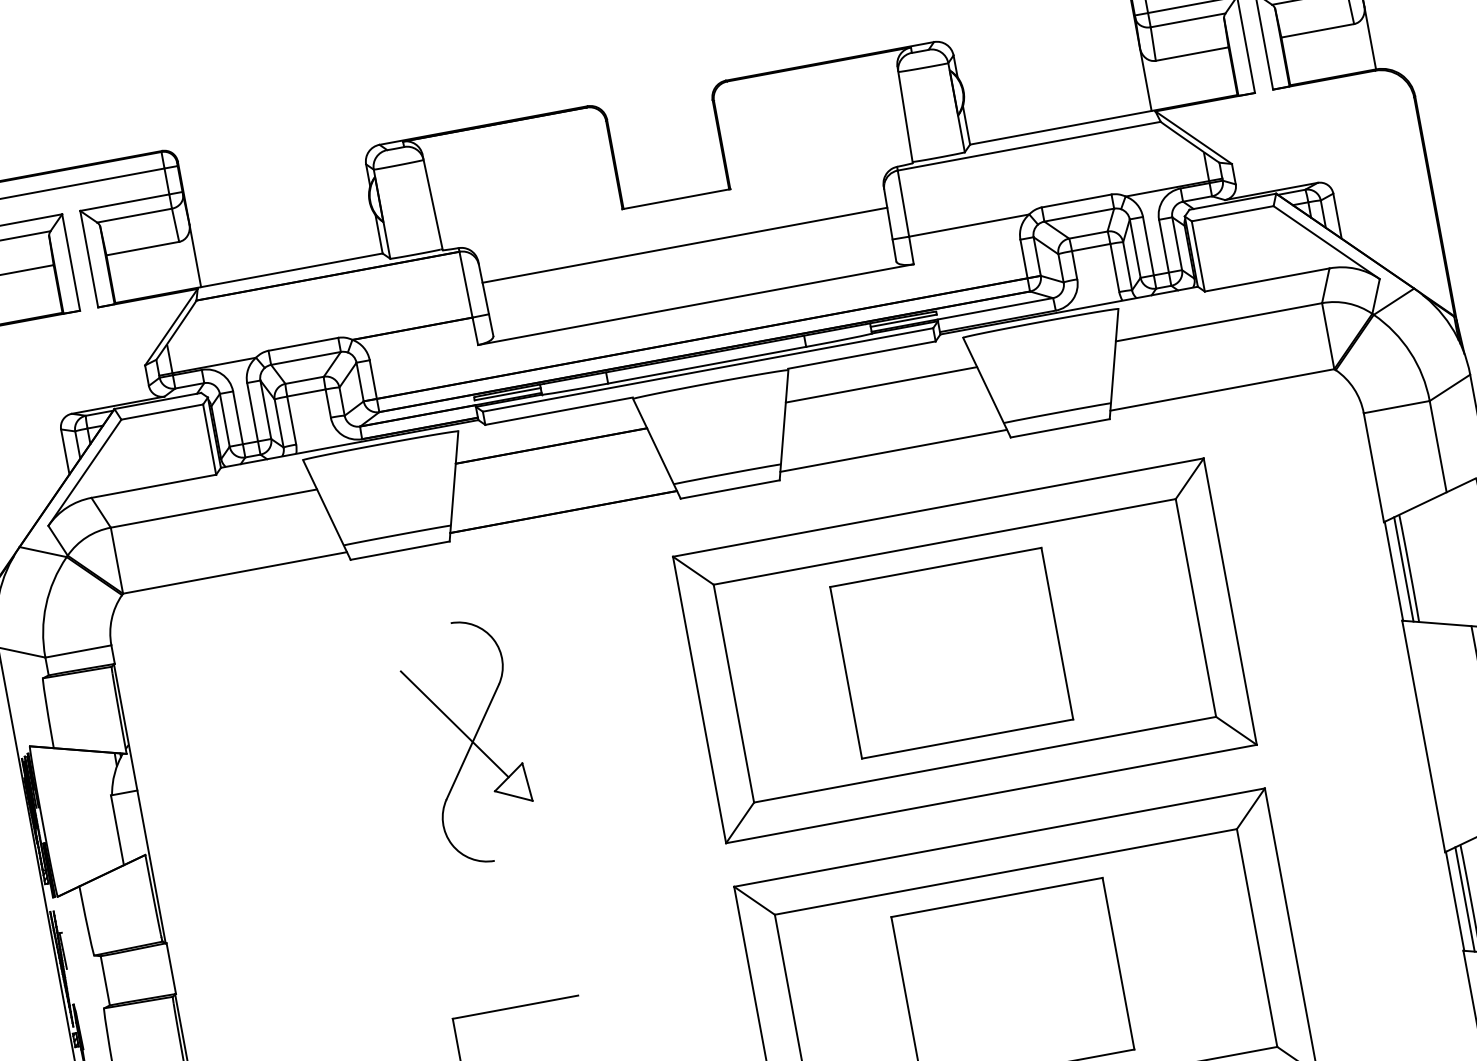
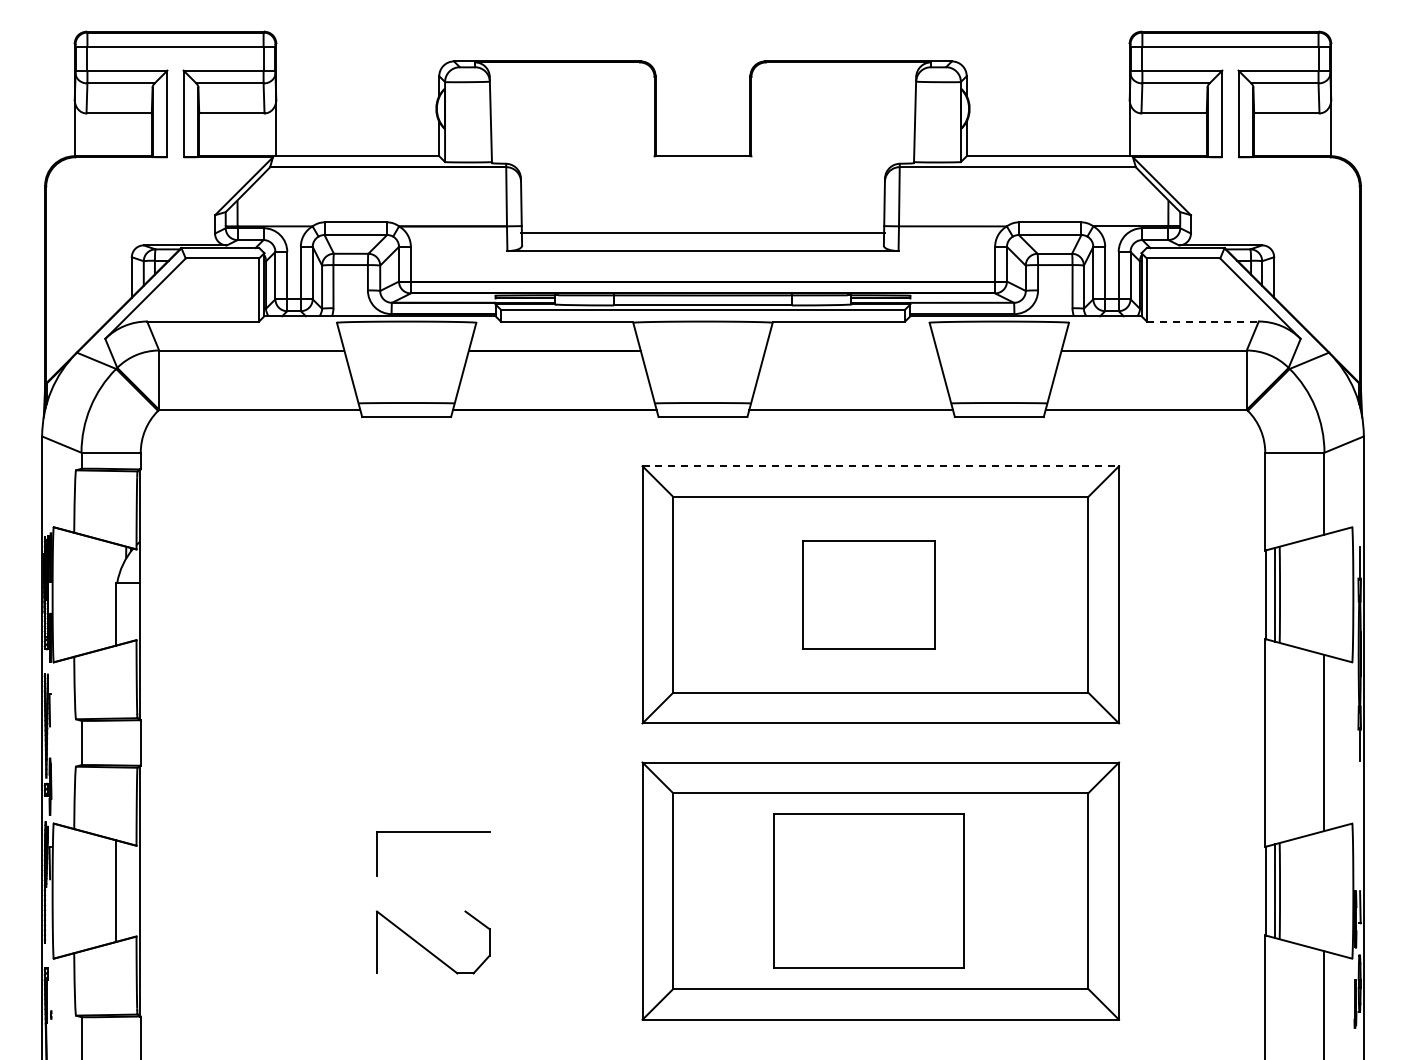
line: (684, 245) -> (702, 232), moved
line: (1266, 280) -> (1202, 321), solid -> dashed
line: (881, 384) -> (851, 350), removed
line: (939, 507) -> (881, 466), solid -> dashed
part: (951, 652) -> (868, 594), size x0.7
part: (467, 742) -> (434, 594), removed

